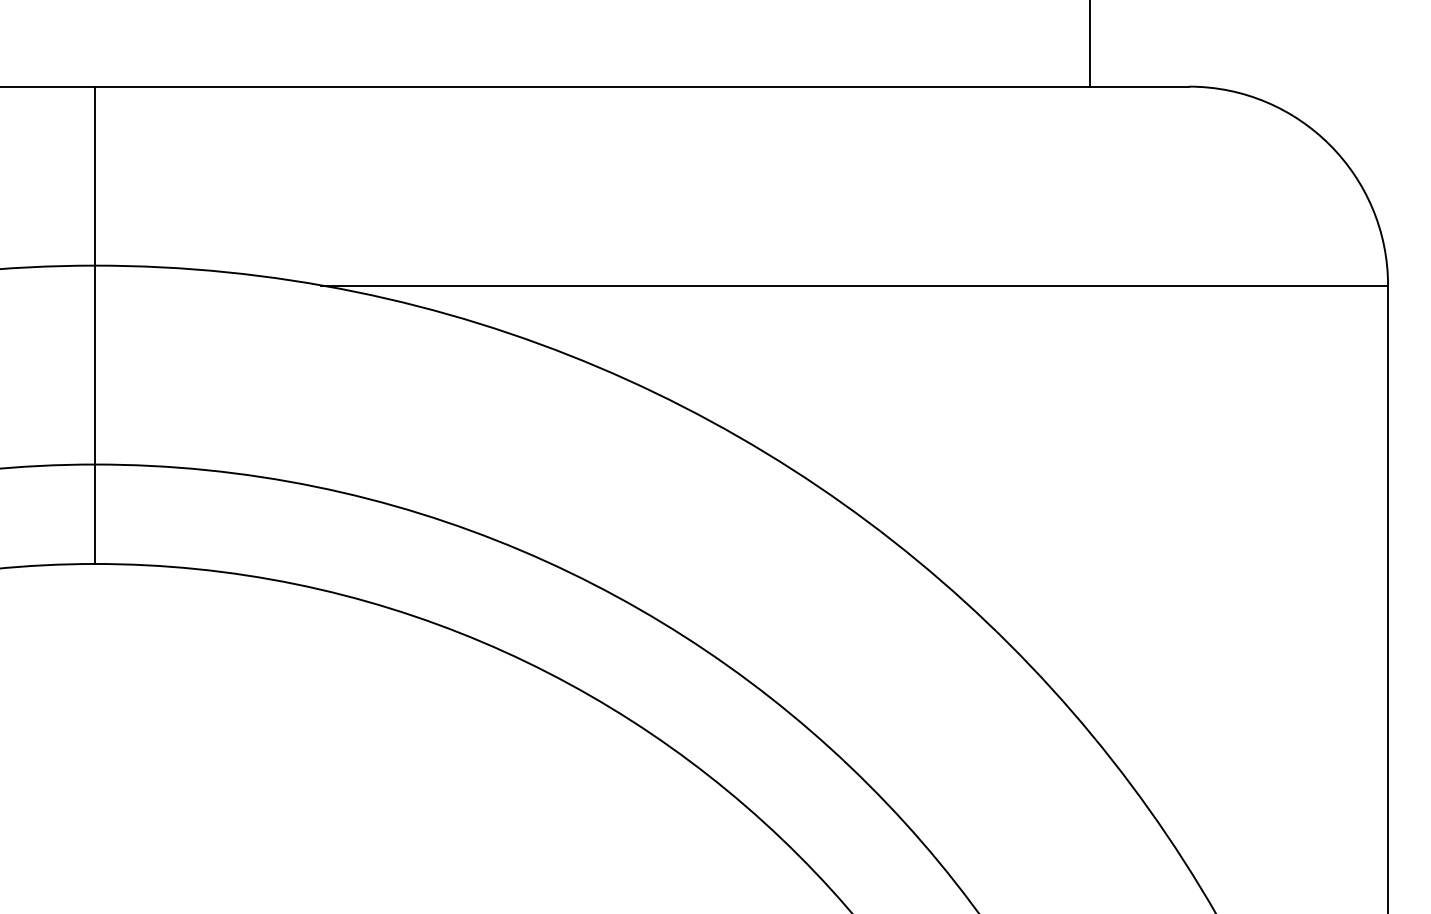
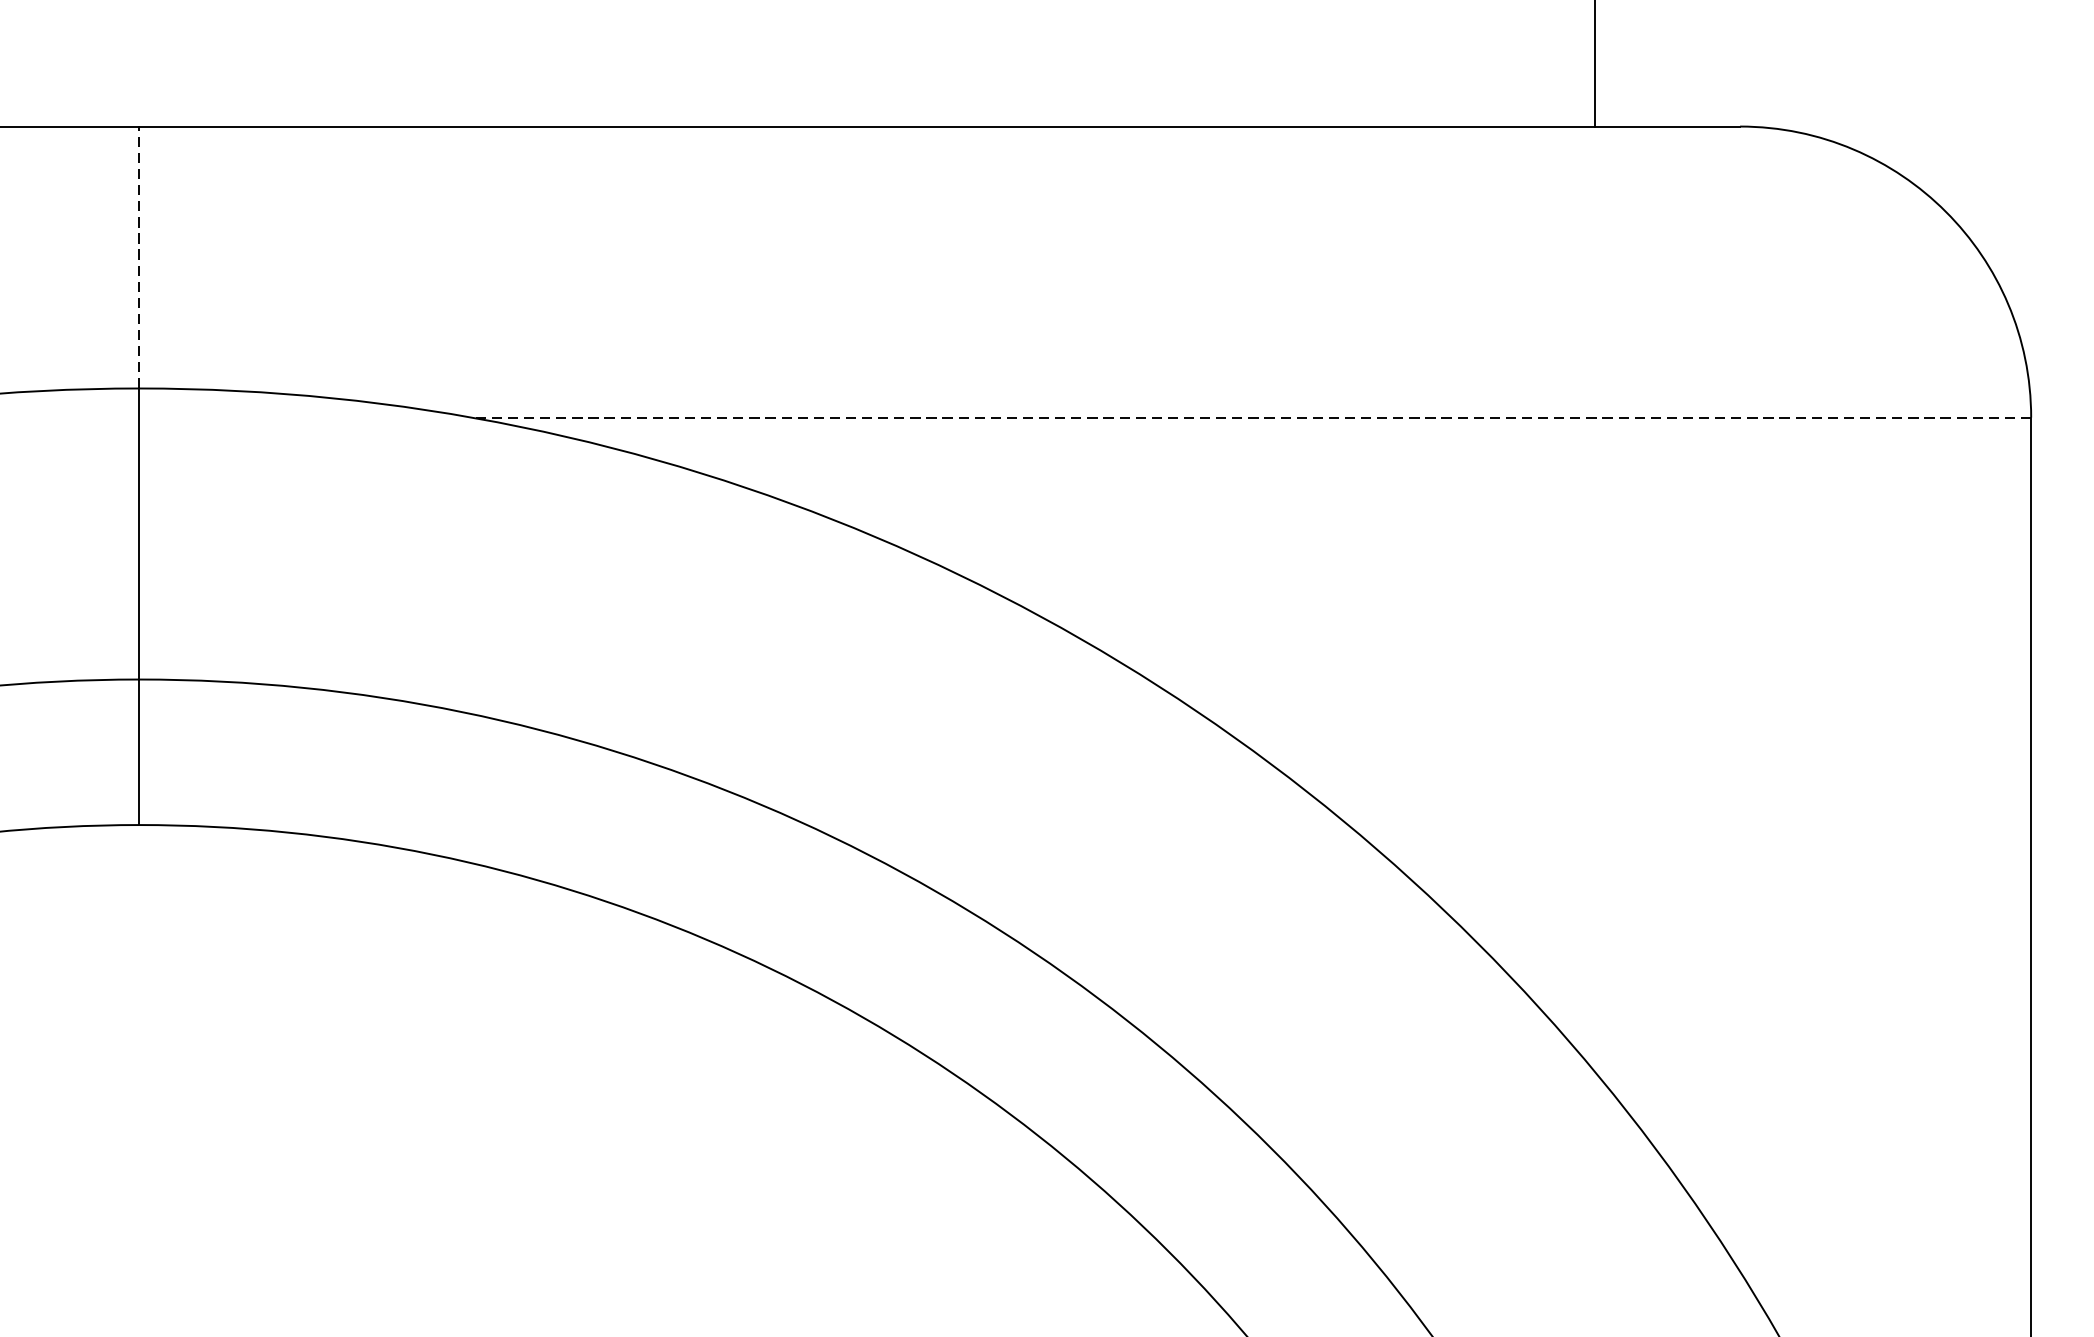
line: (95, 175) -> (139, 256), solid -> dashed
line: (854, 285) -> (1250, 417), solid -> dashed

